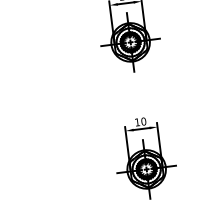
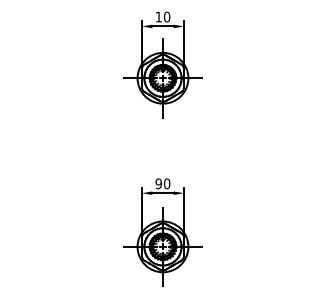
text: (137, 122) -> (158, 183), 10 -> 90

